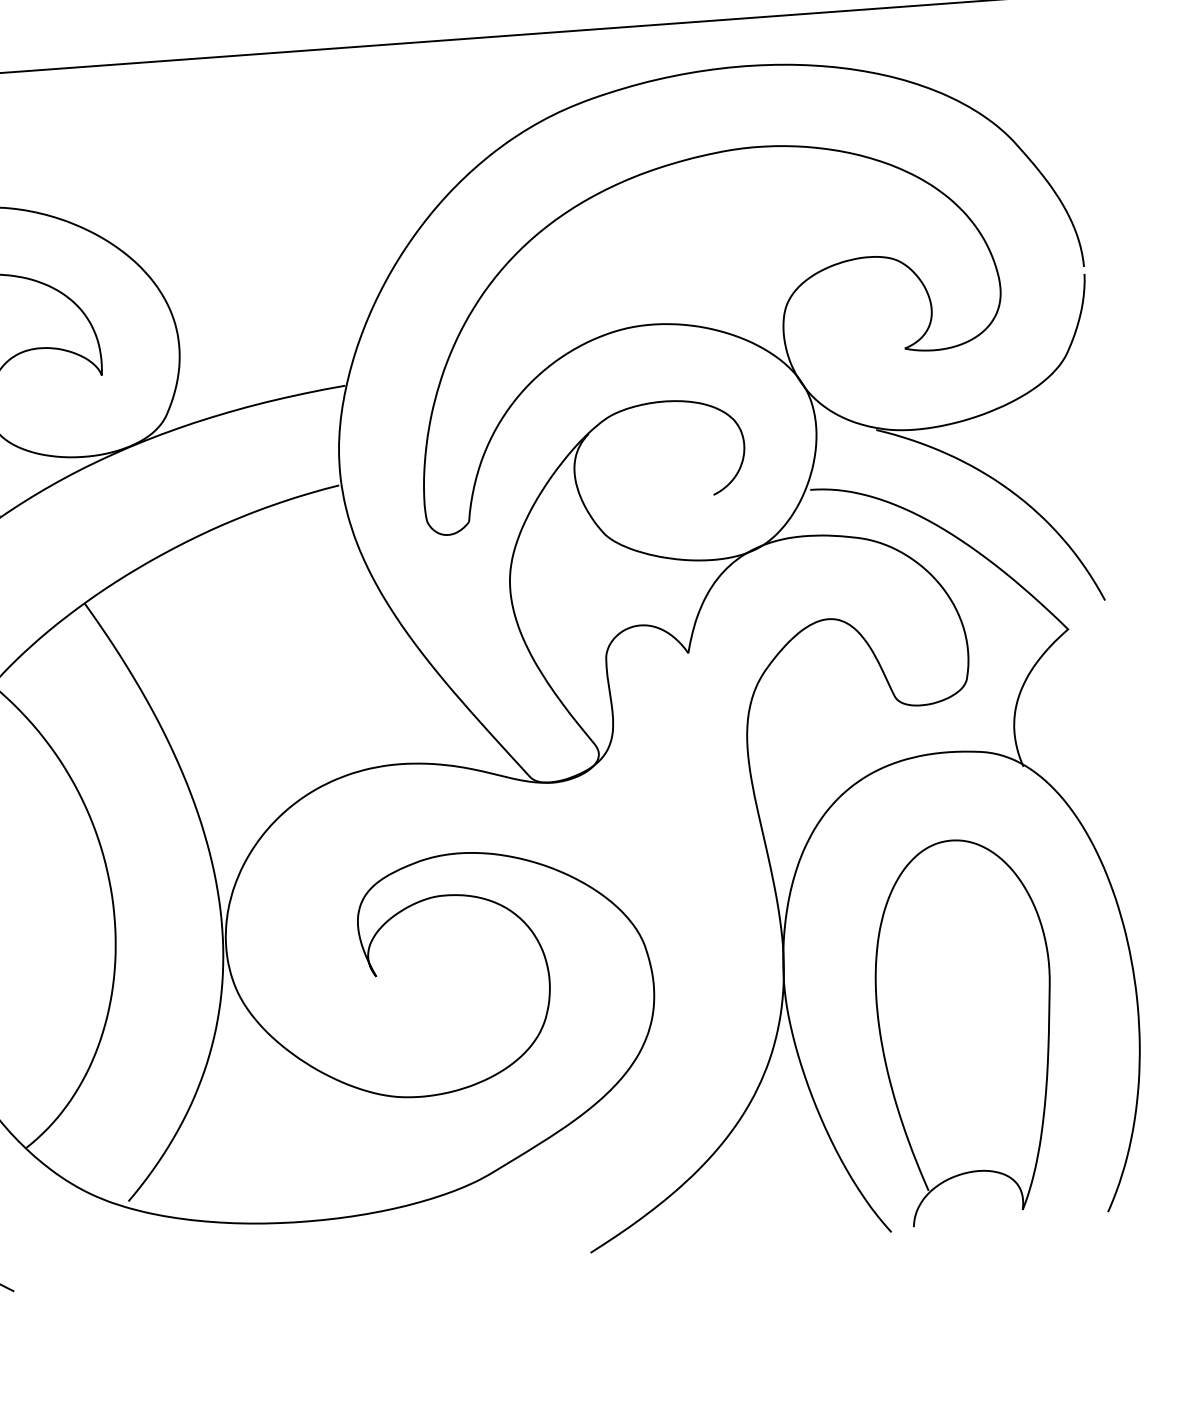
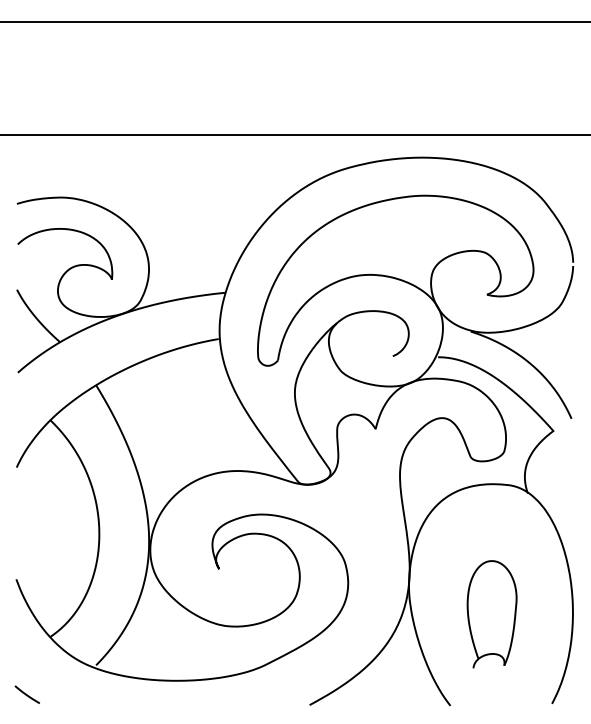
part: (964, 1030) -> (491, 614), size x0.6

